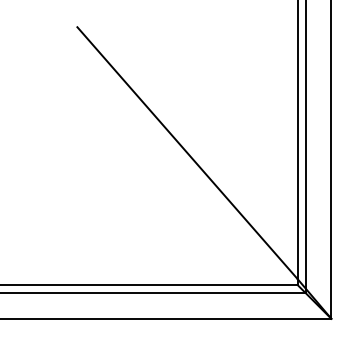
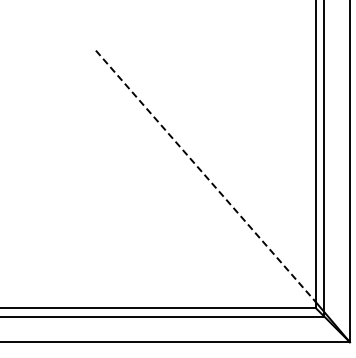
line: (187, 153) -> (206, 176), solid -> dashed

